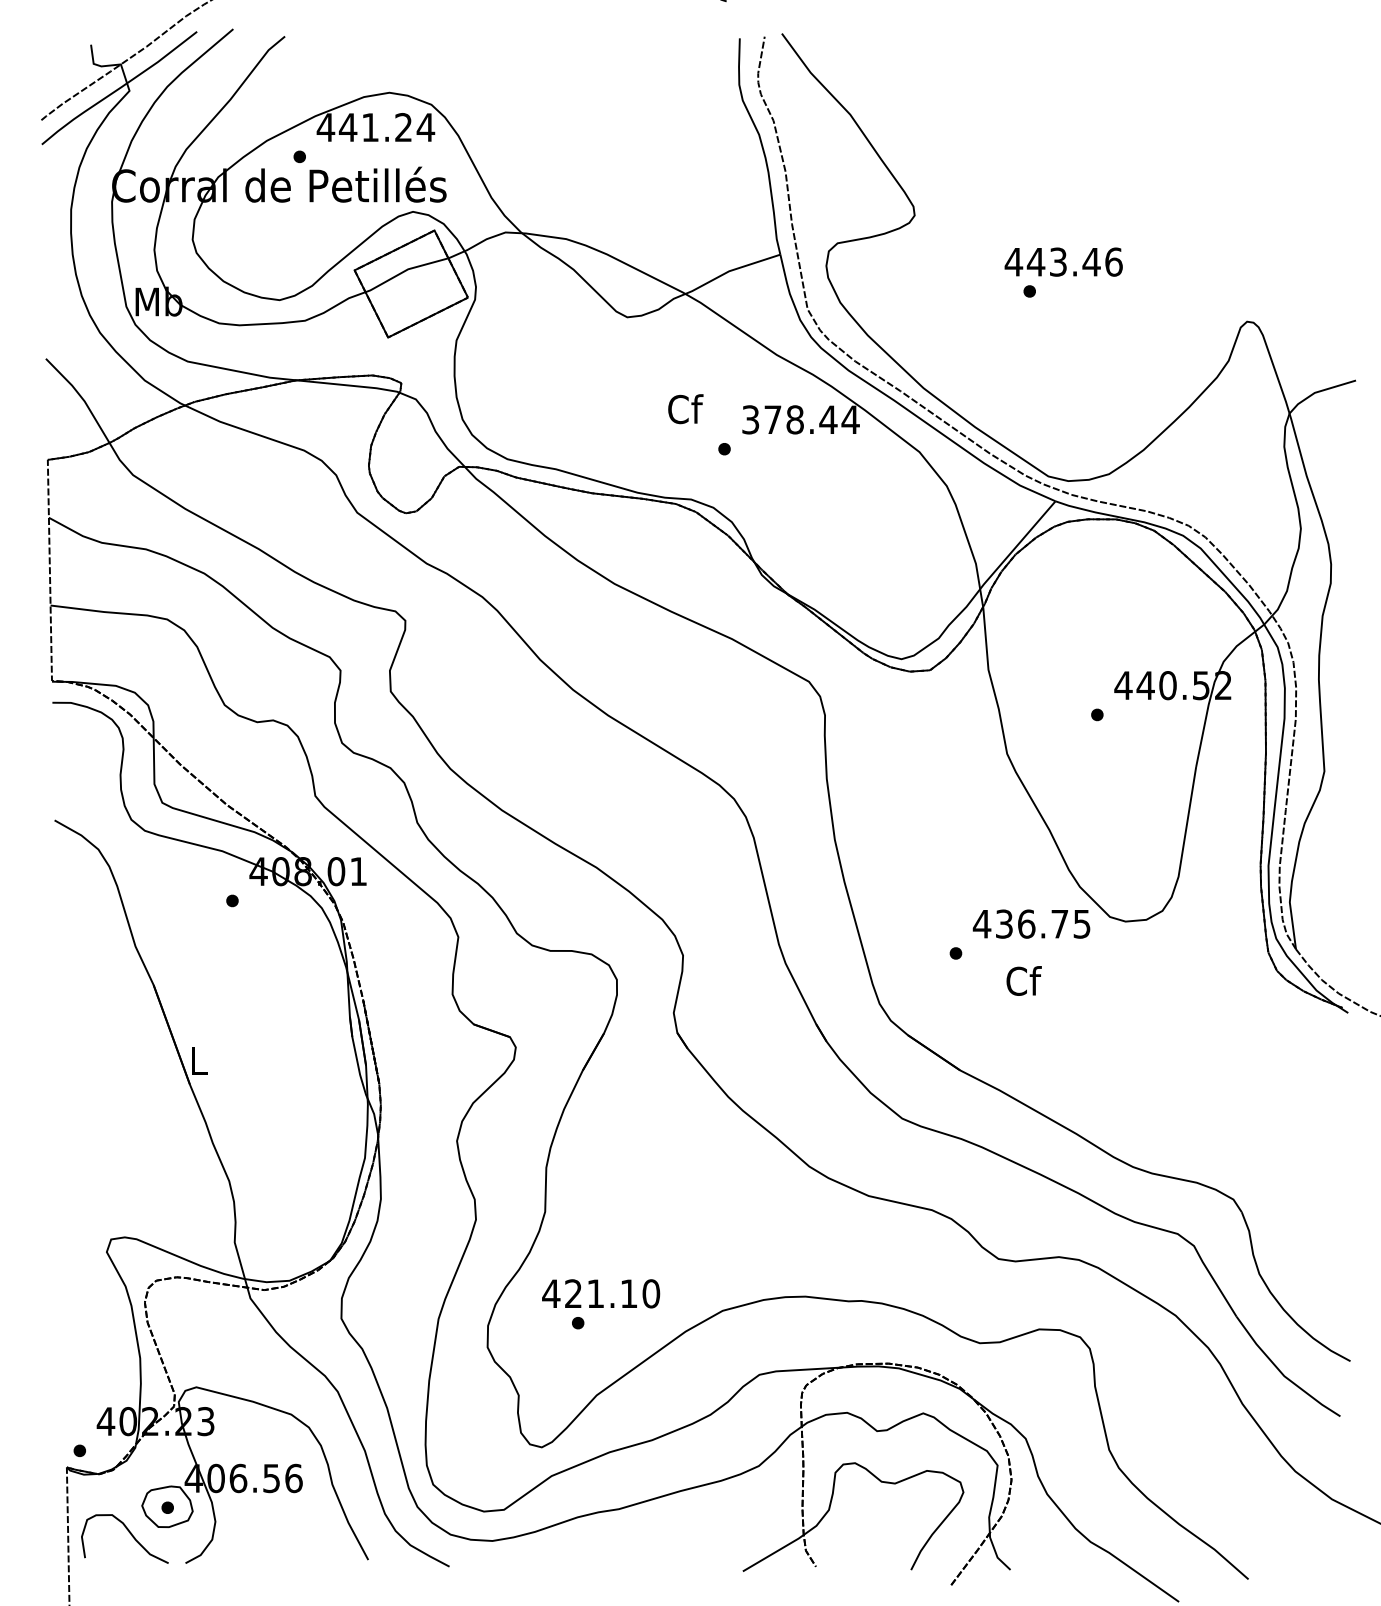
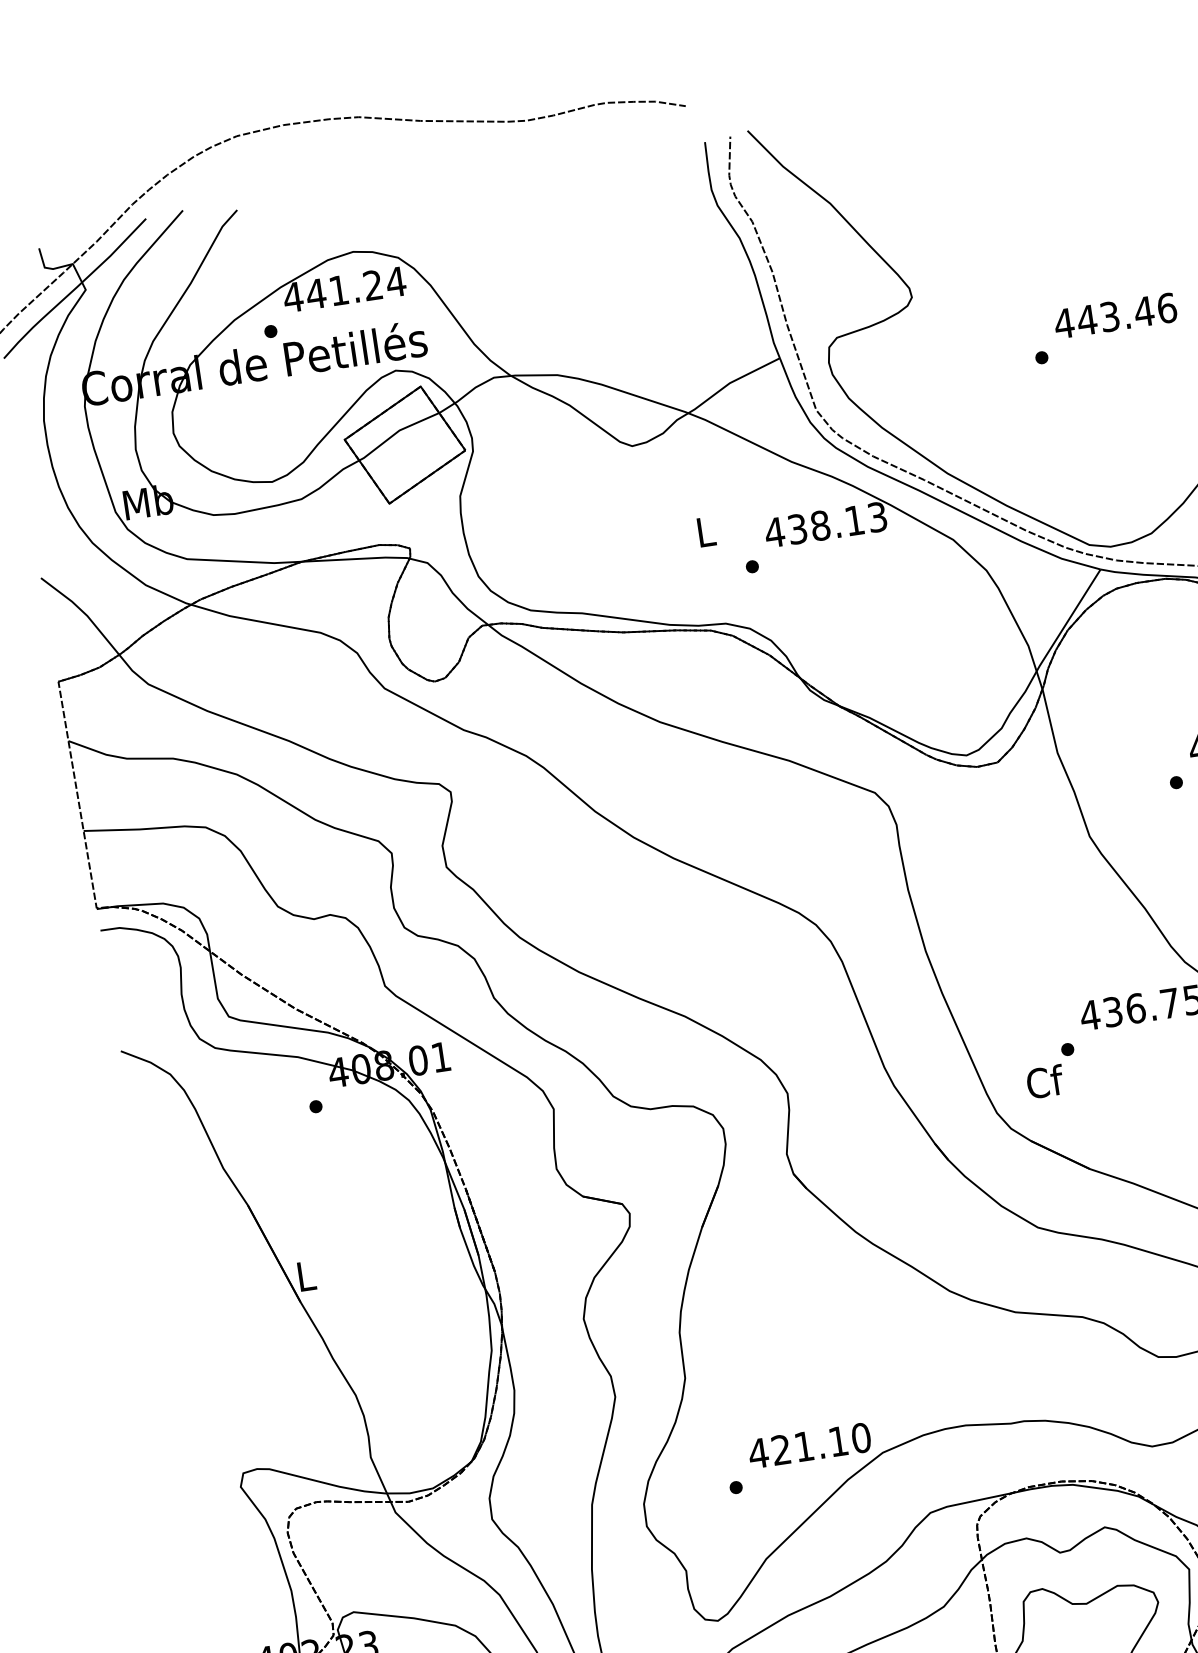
text: (1063, 261) -> (1115, 315), moved
text: (685, 409) -> (706, 531), Cf -> L
text: (800, 419) -> (825, 524), 378.44 -> 438.13
text: (1023, 980) -> (1044, 1081), moved
text: (601, 1293) -> (810, 1445), moved

